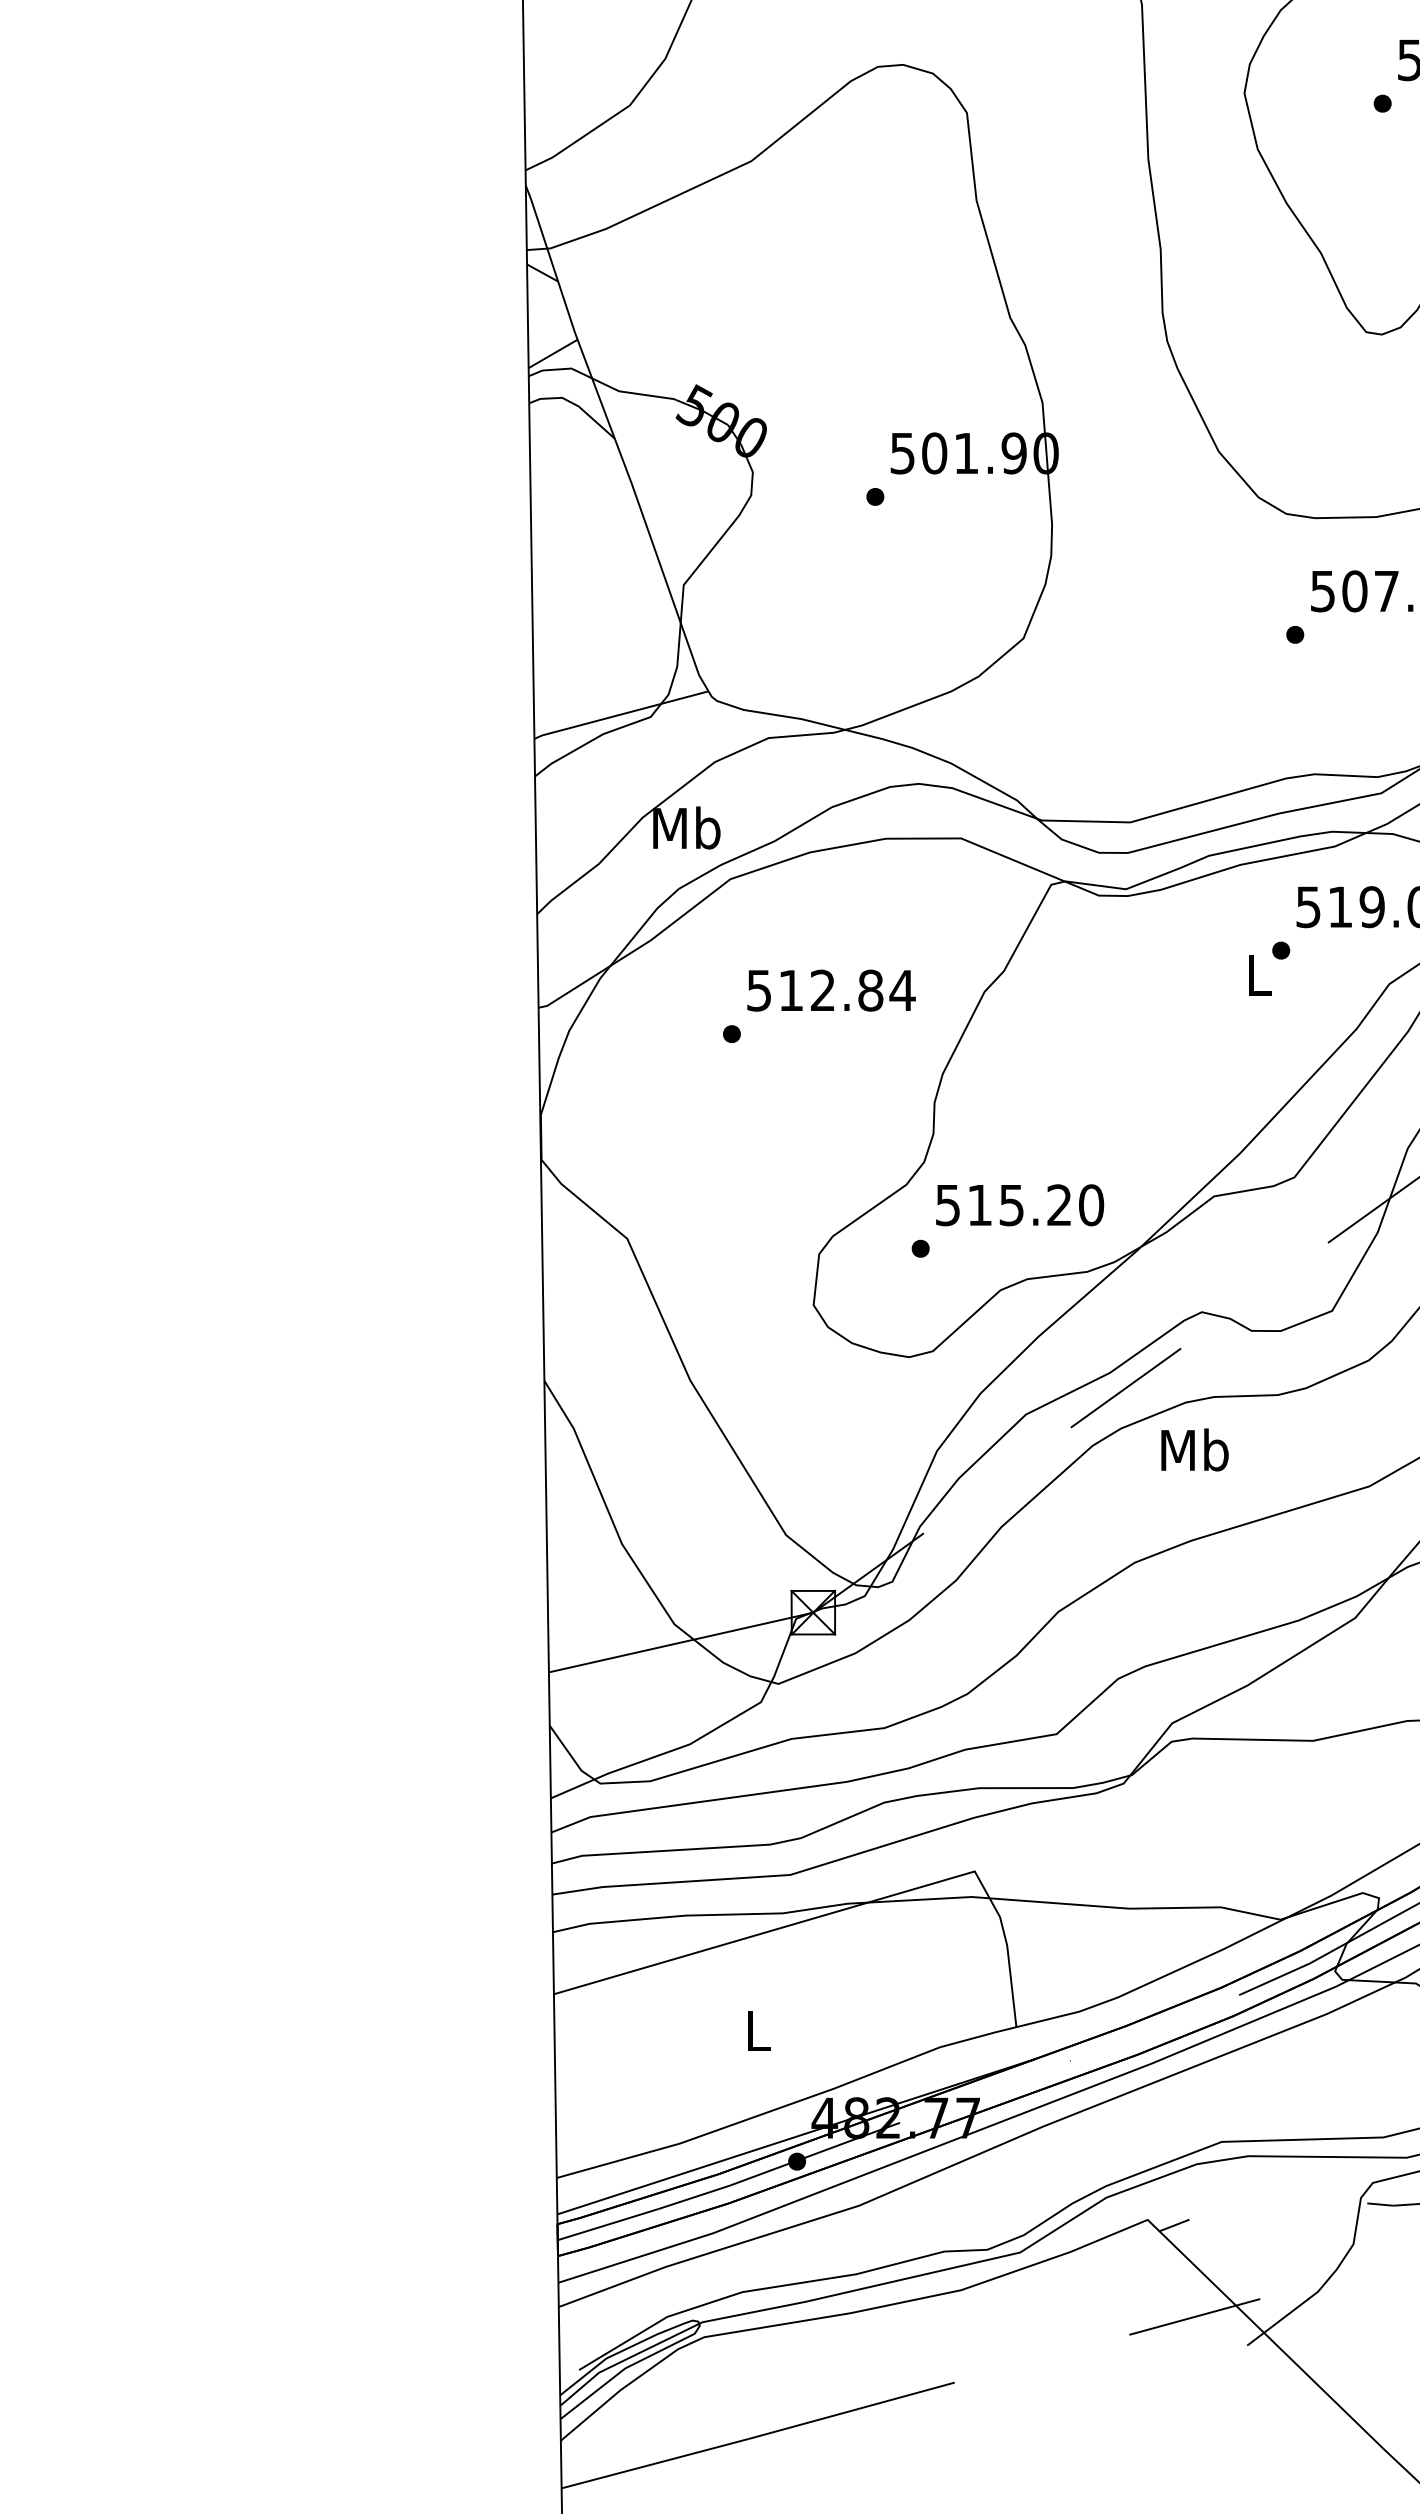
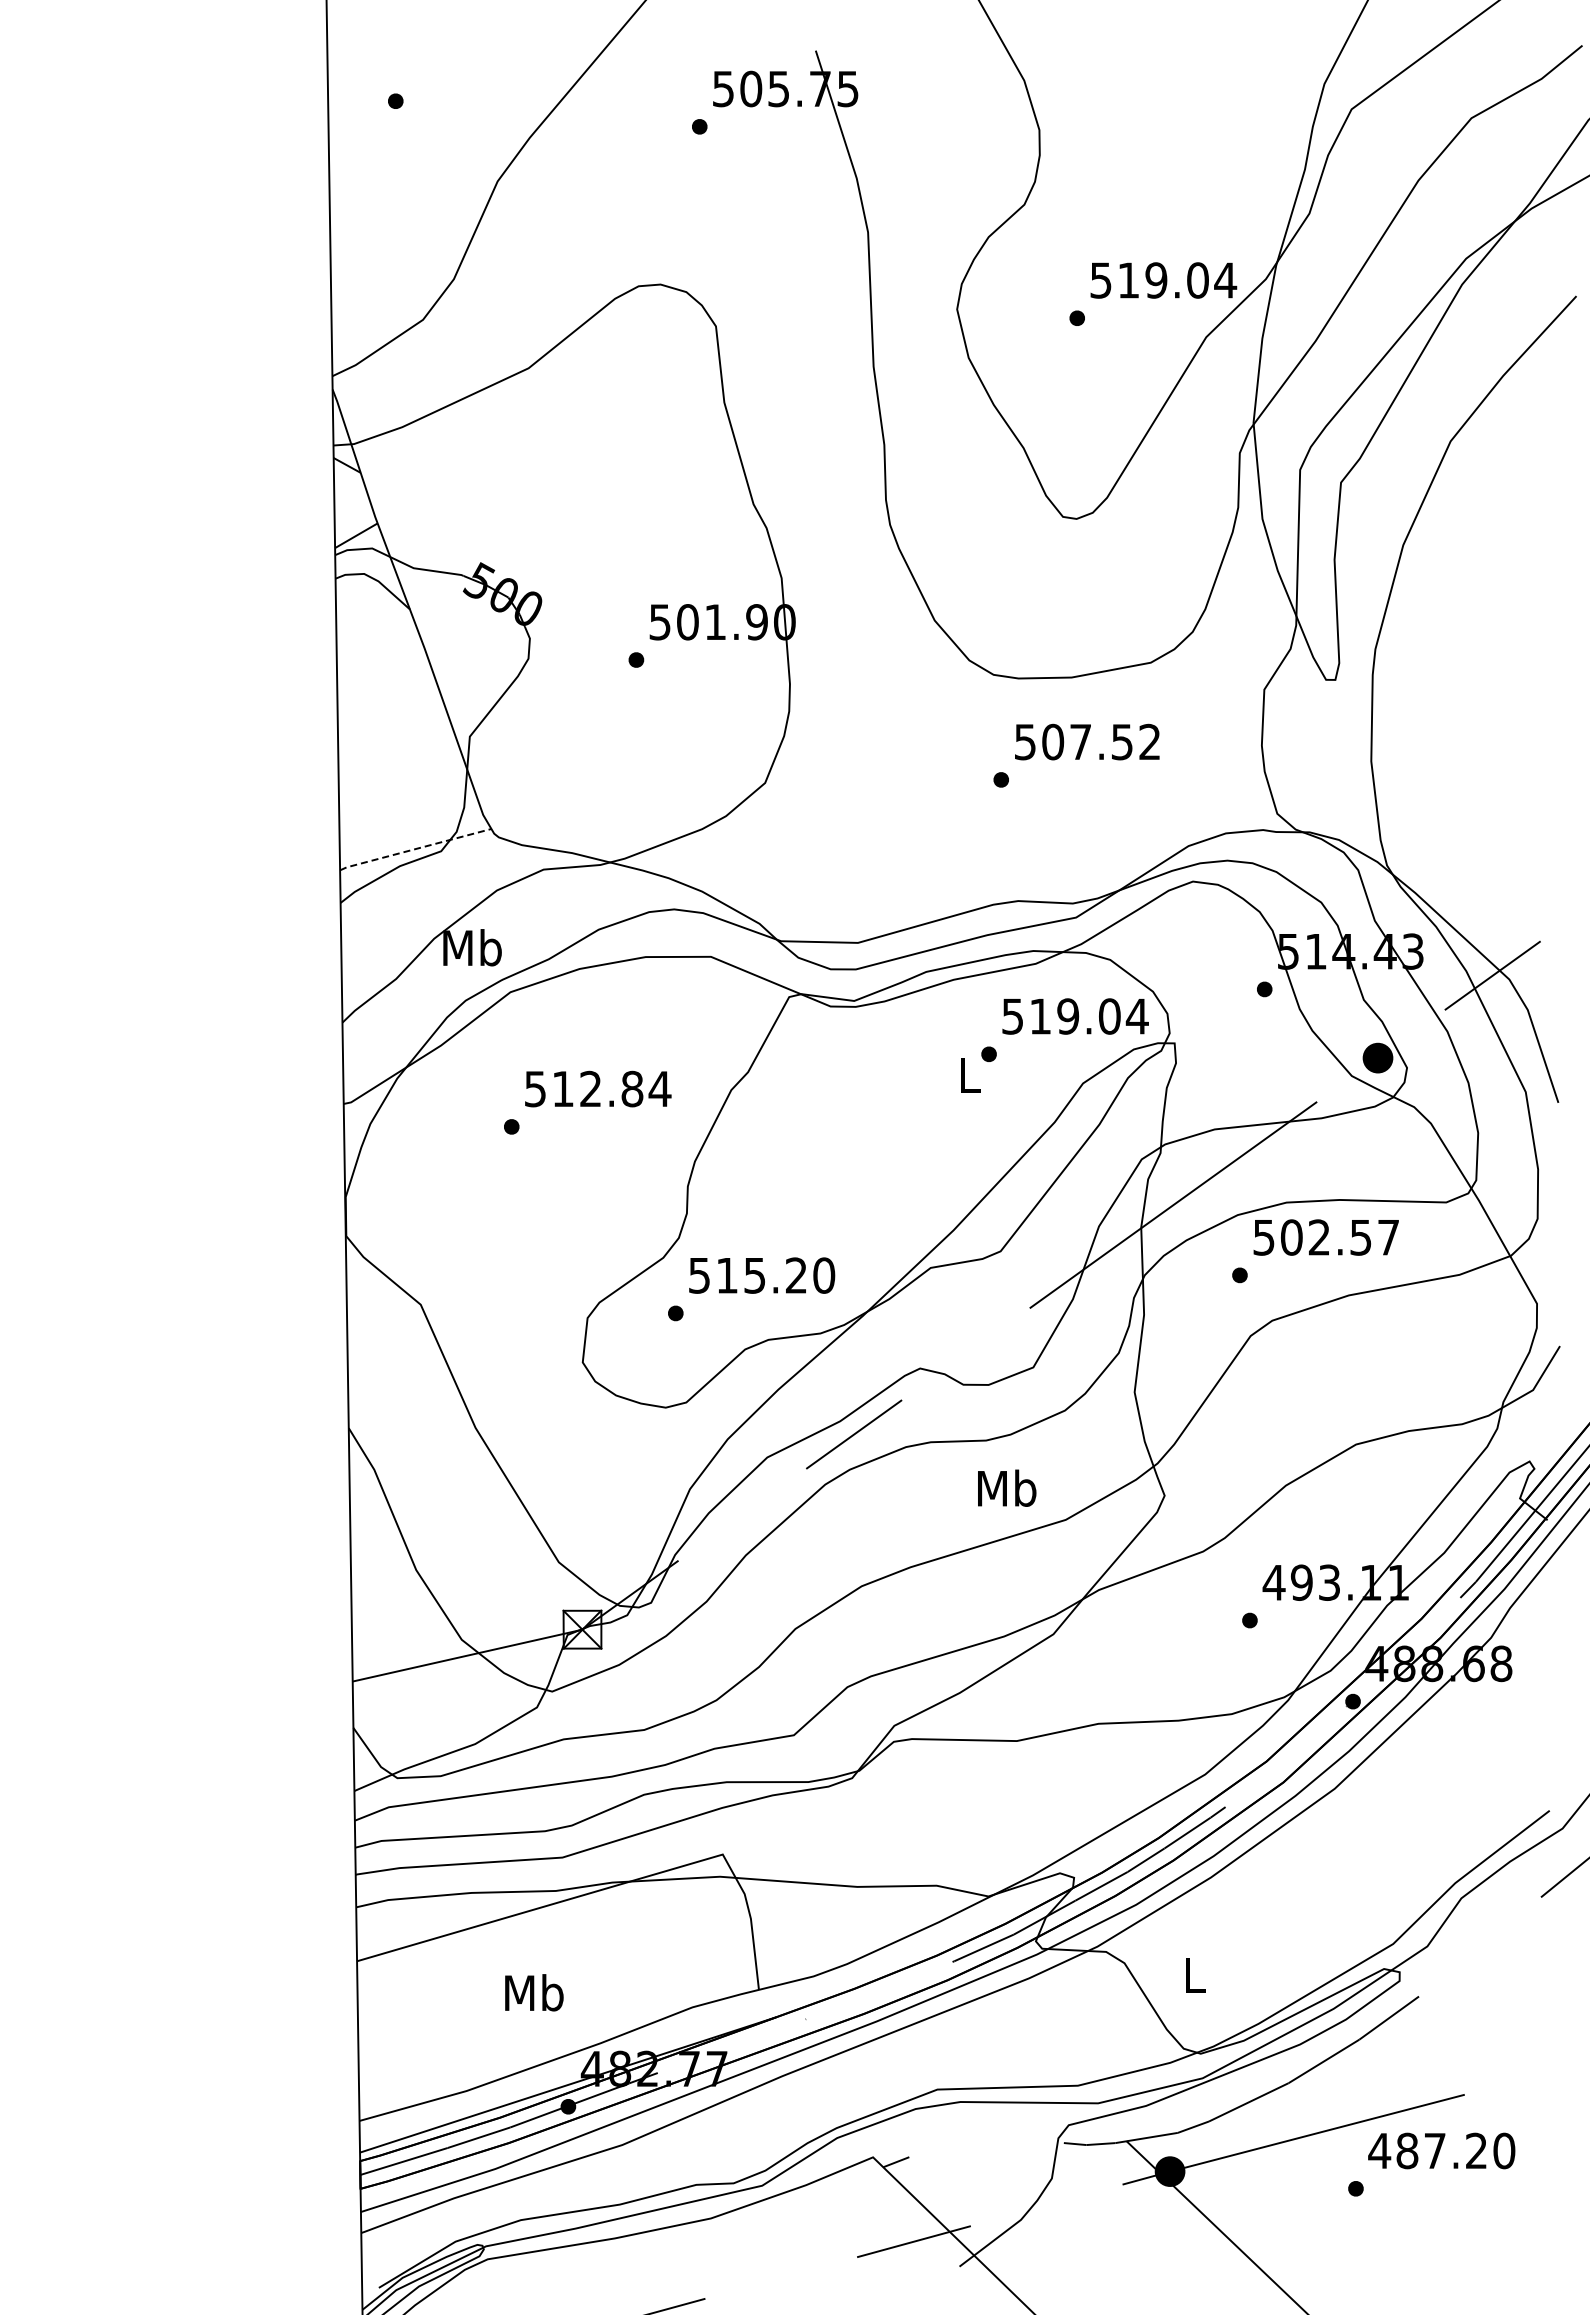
line: (621, 714) -> (415, 849), solid -> dashed
text: (1195, 1449) -> (1007, 1487), moved
text: (758, 2030) -> (534, 1992), L -> Mb

